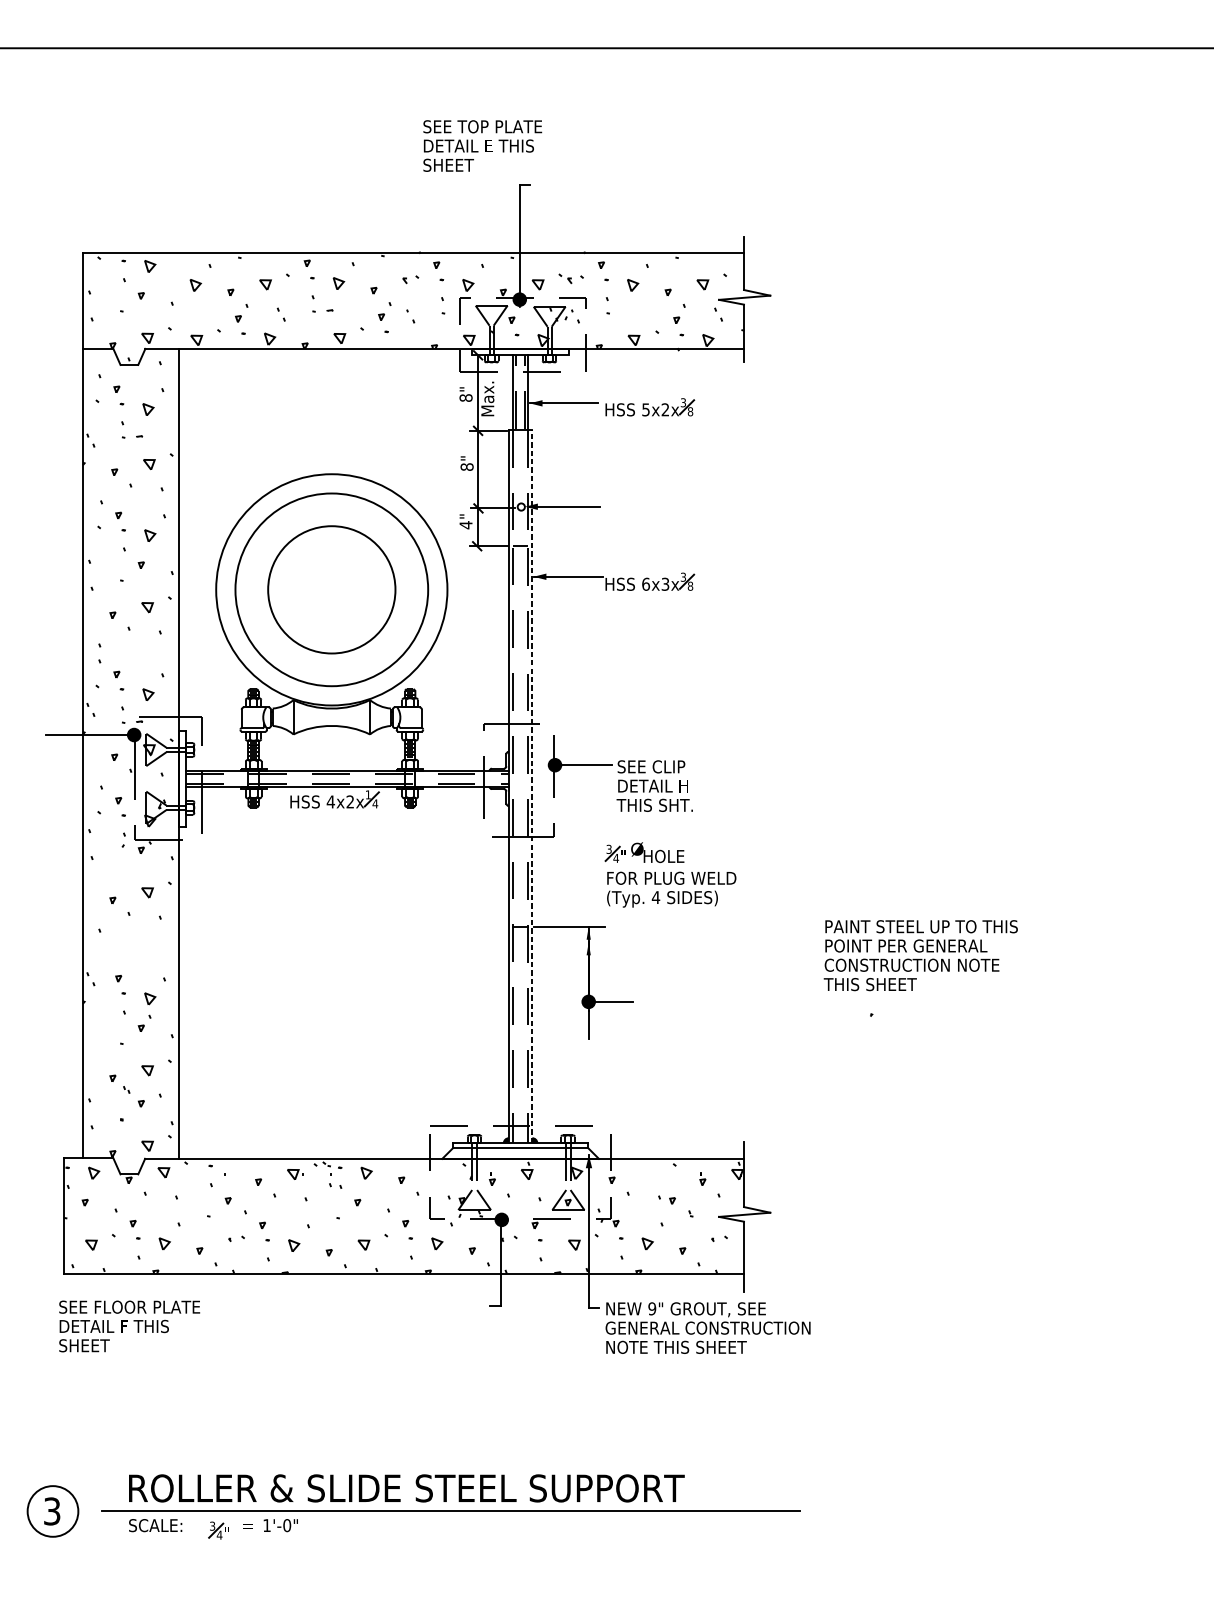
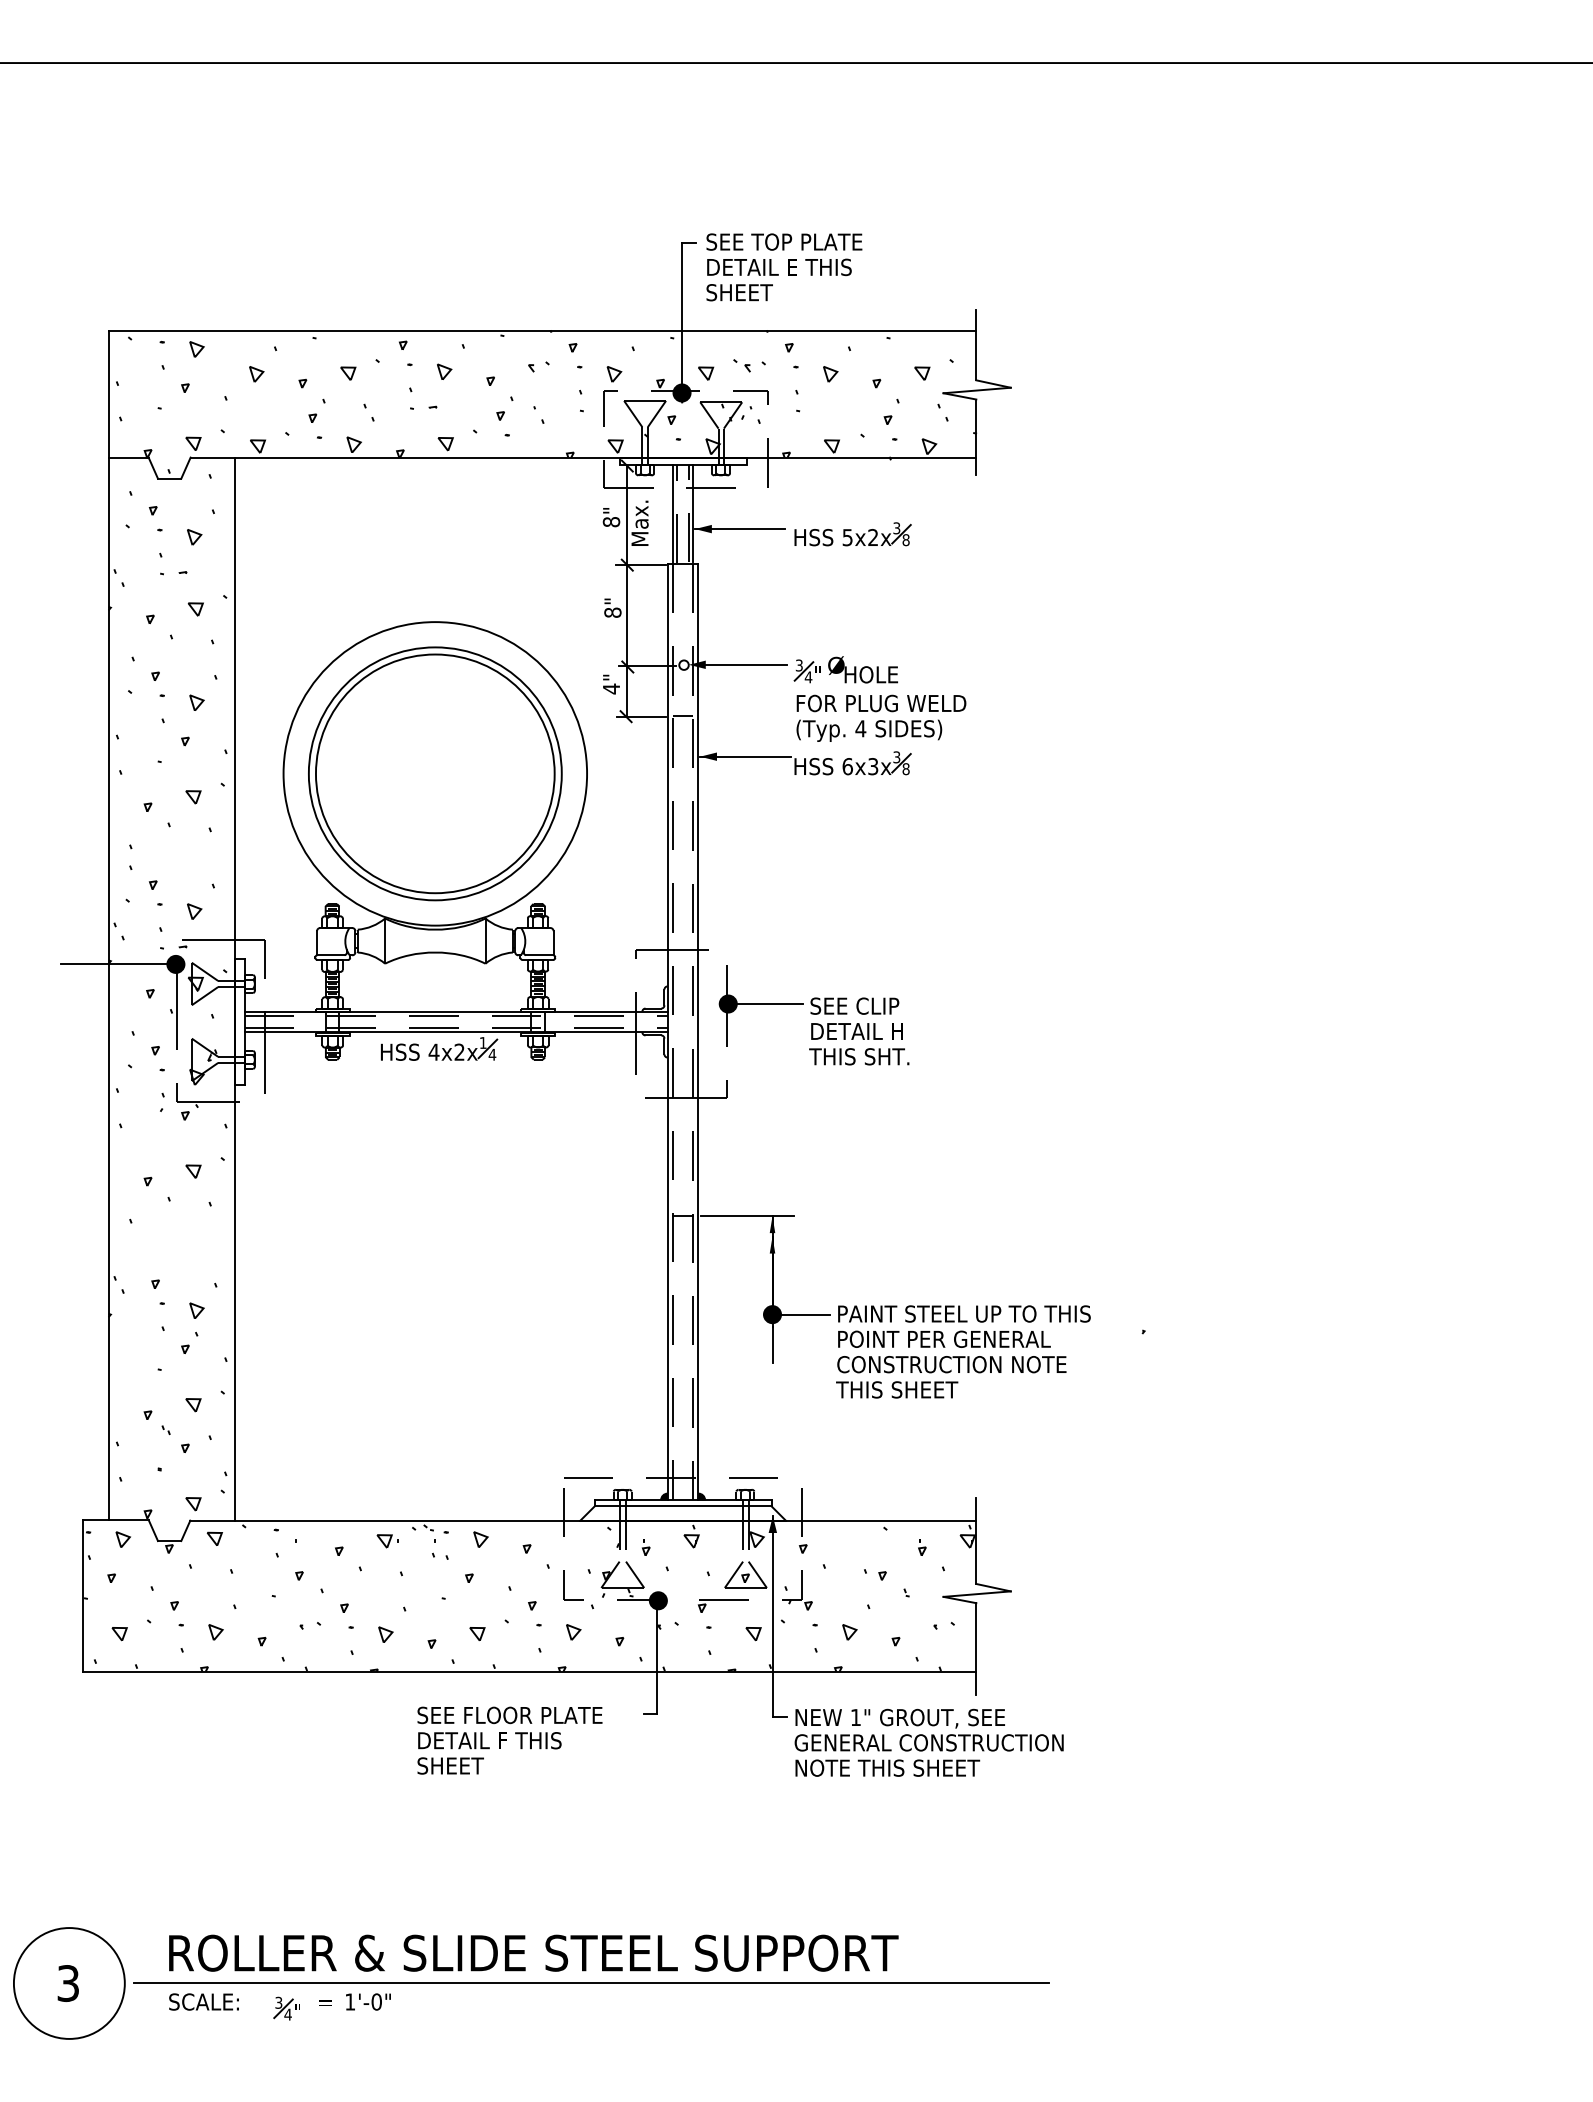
text: (482, 146) -> (784, 267), moved
circle: (331, 589) -> (434, 773), size x1.43
line: (532, 786) -> (698, 1031), dashed -> solid
part: (670, 874) -> (879, 698), moved
text: (920, 955) -> (963, 1351), moved
text: (651, 1308) -> (855, 1717), 9" -> 1"
text: (129, 1326) -> (509, 1740), moved
circle: (52, 1511) -> (68, 1983), size x1.67

